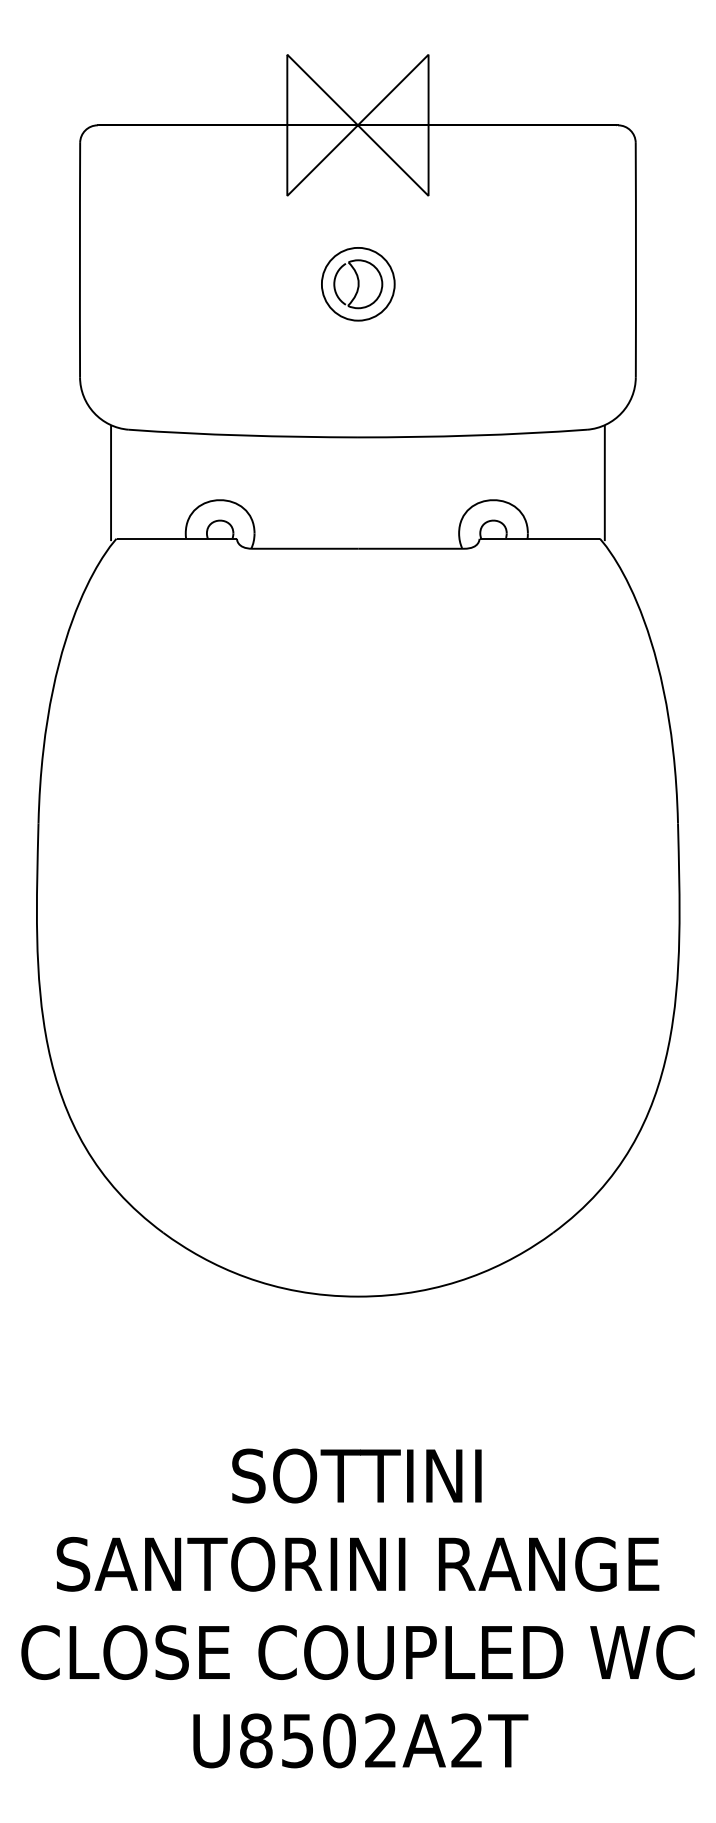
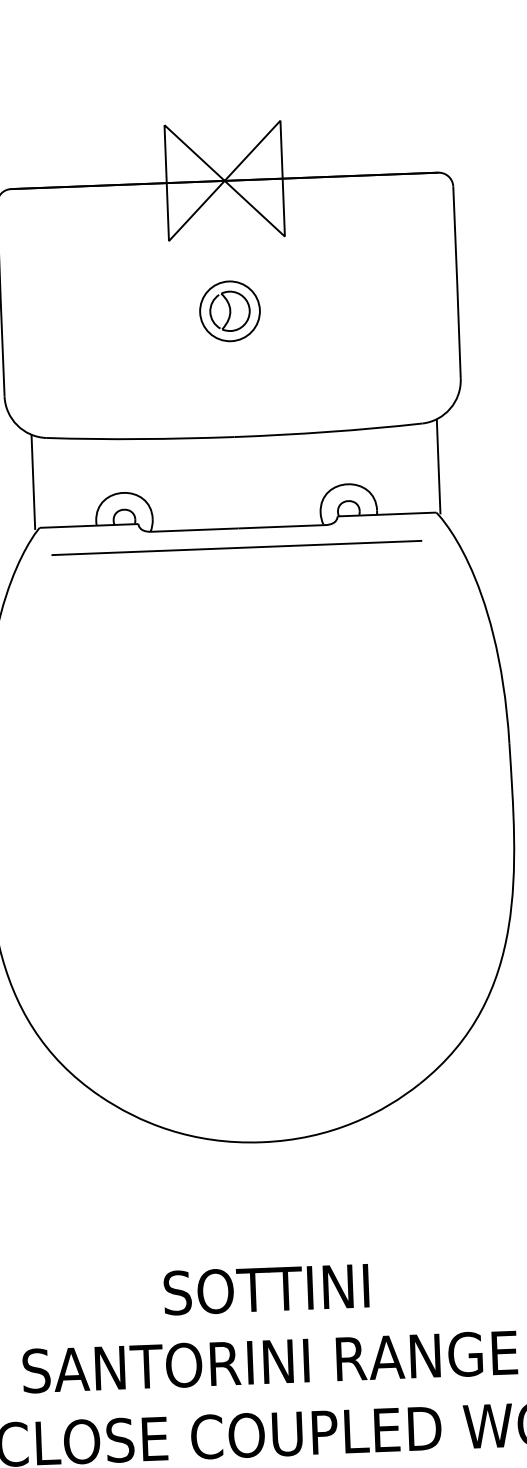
line: (355, 572) -> (236, 548), added

